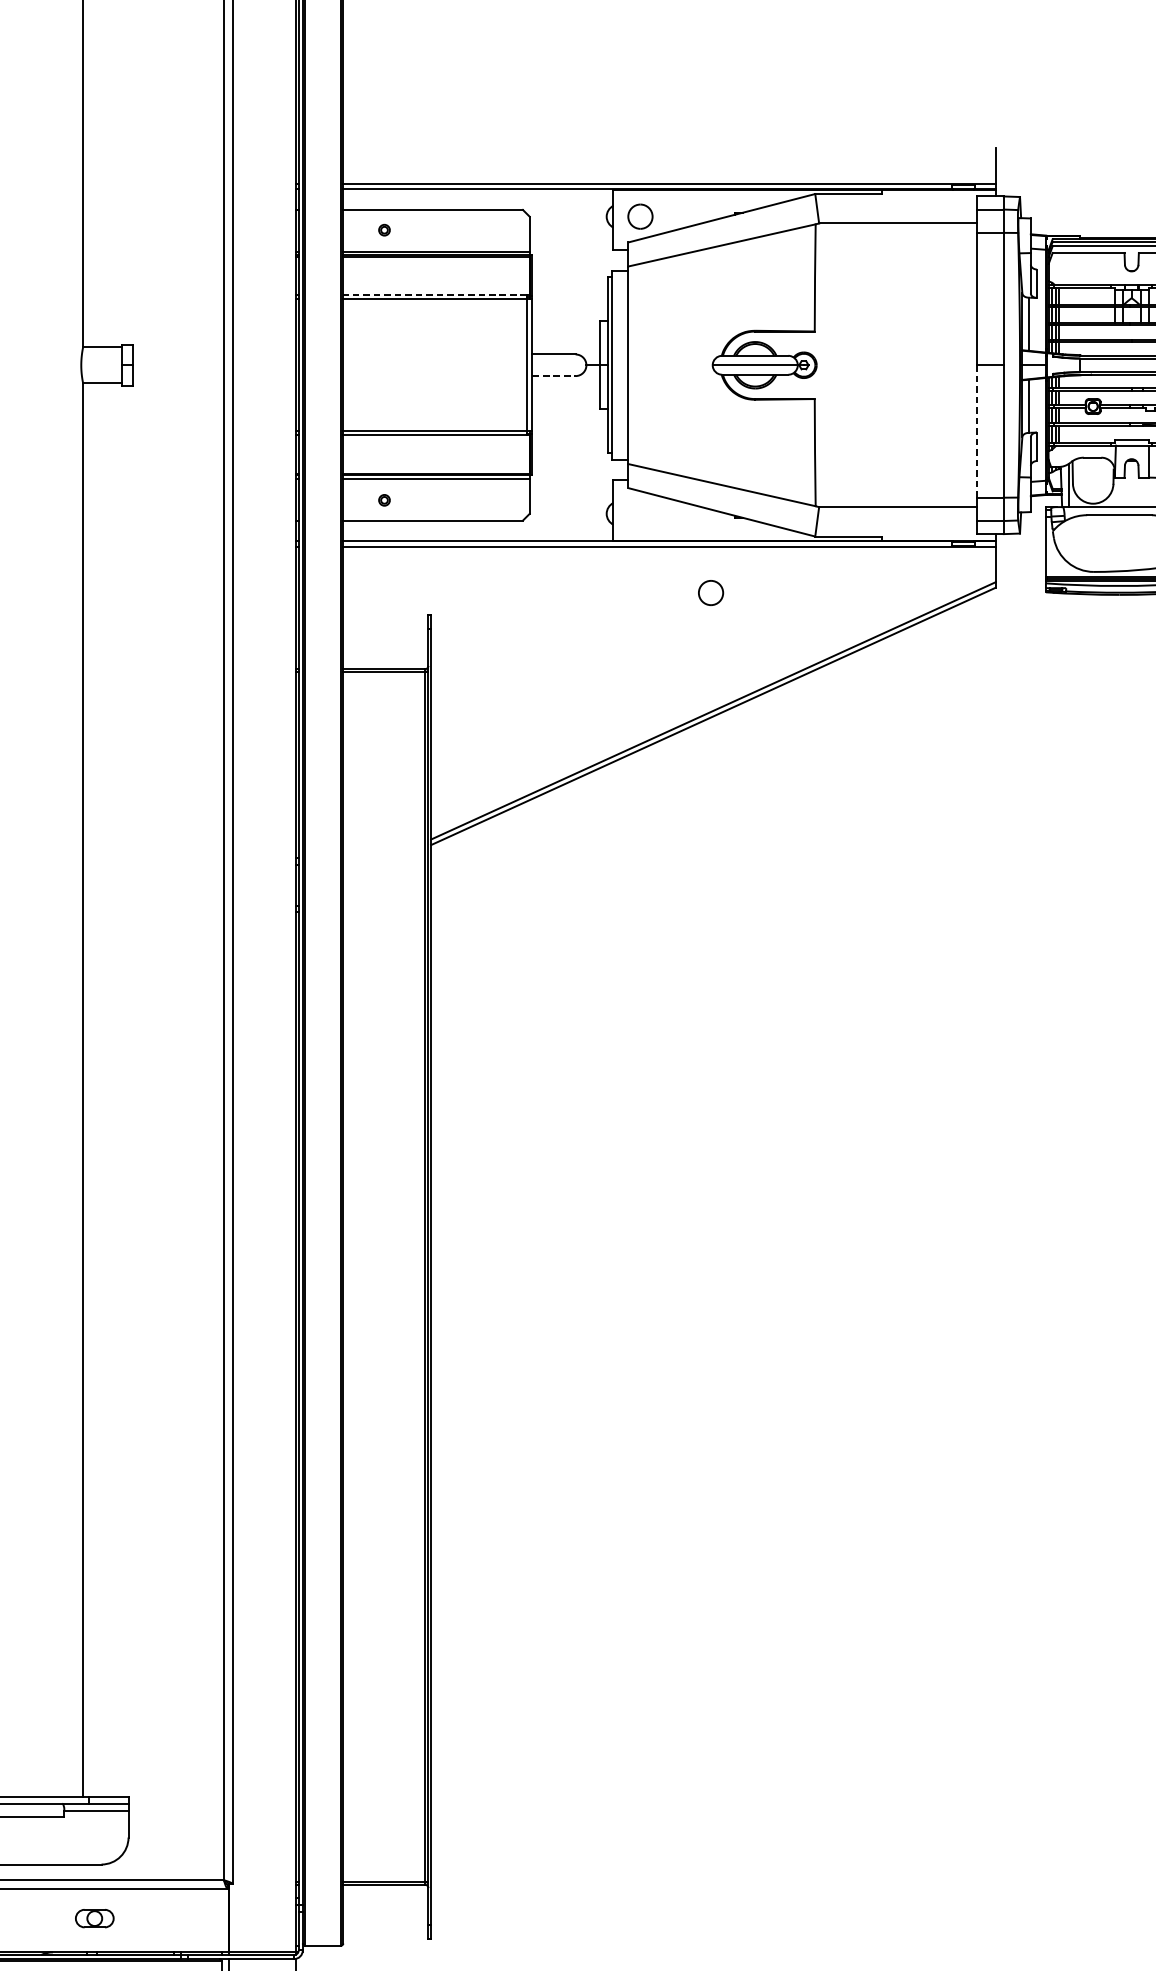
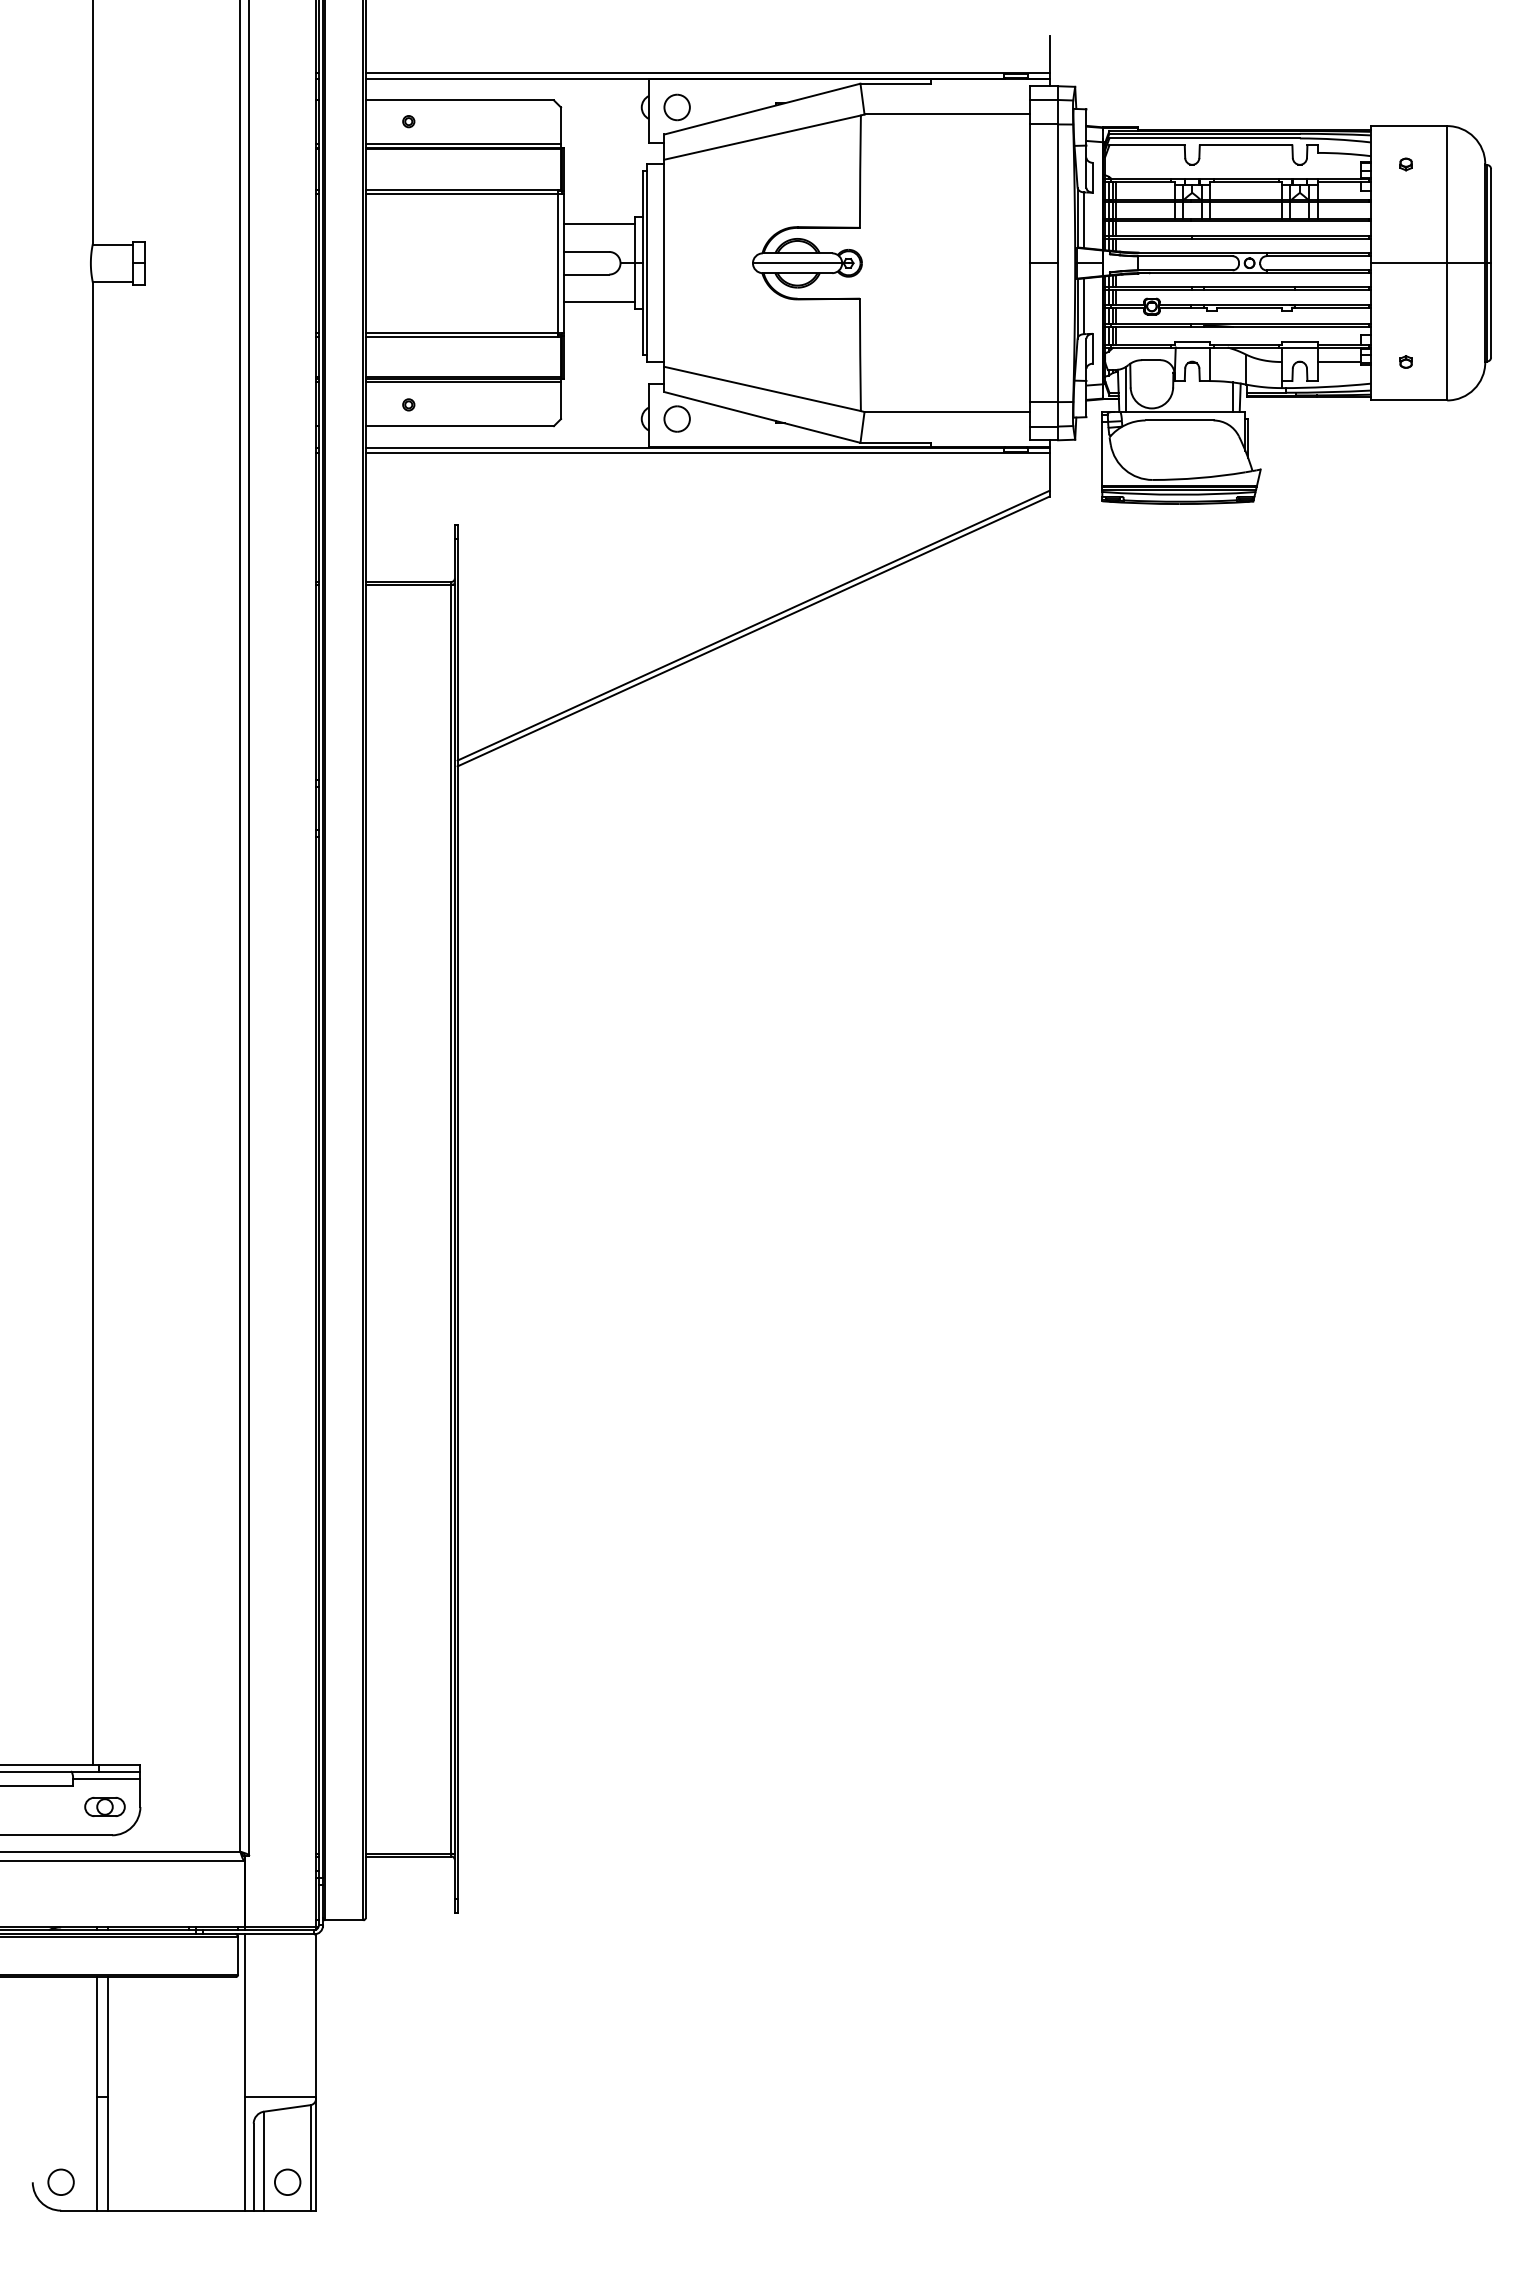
line: (434, 294) -> (461, 189), dashed -> solid
line: (565, 328) -> (598, 224), added
line: (553, 375) -> (586, 274), dashed -> solid
line: (565, 402) -> (598, 302), added
line: (976, 432) -> (1029, 333), dashed -> solid
part: (710, 592) -> (676, 418), moved
part: (94, 1918) -> (104, 1806), moved

